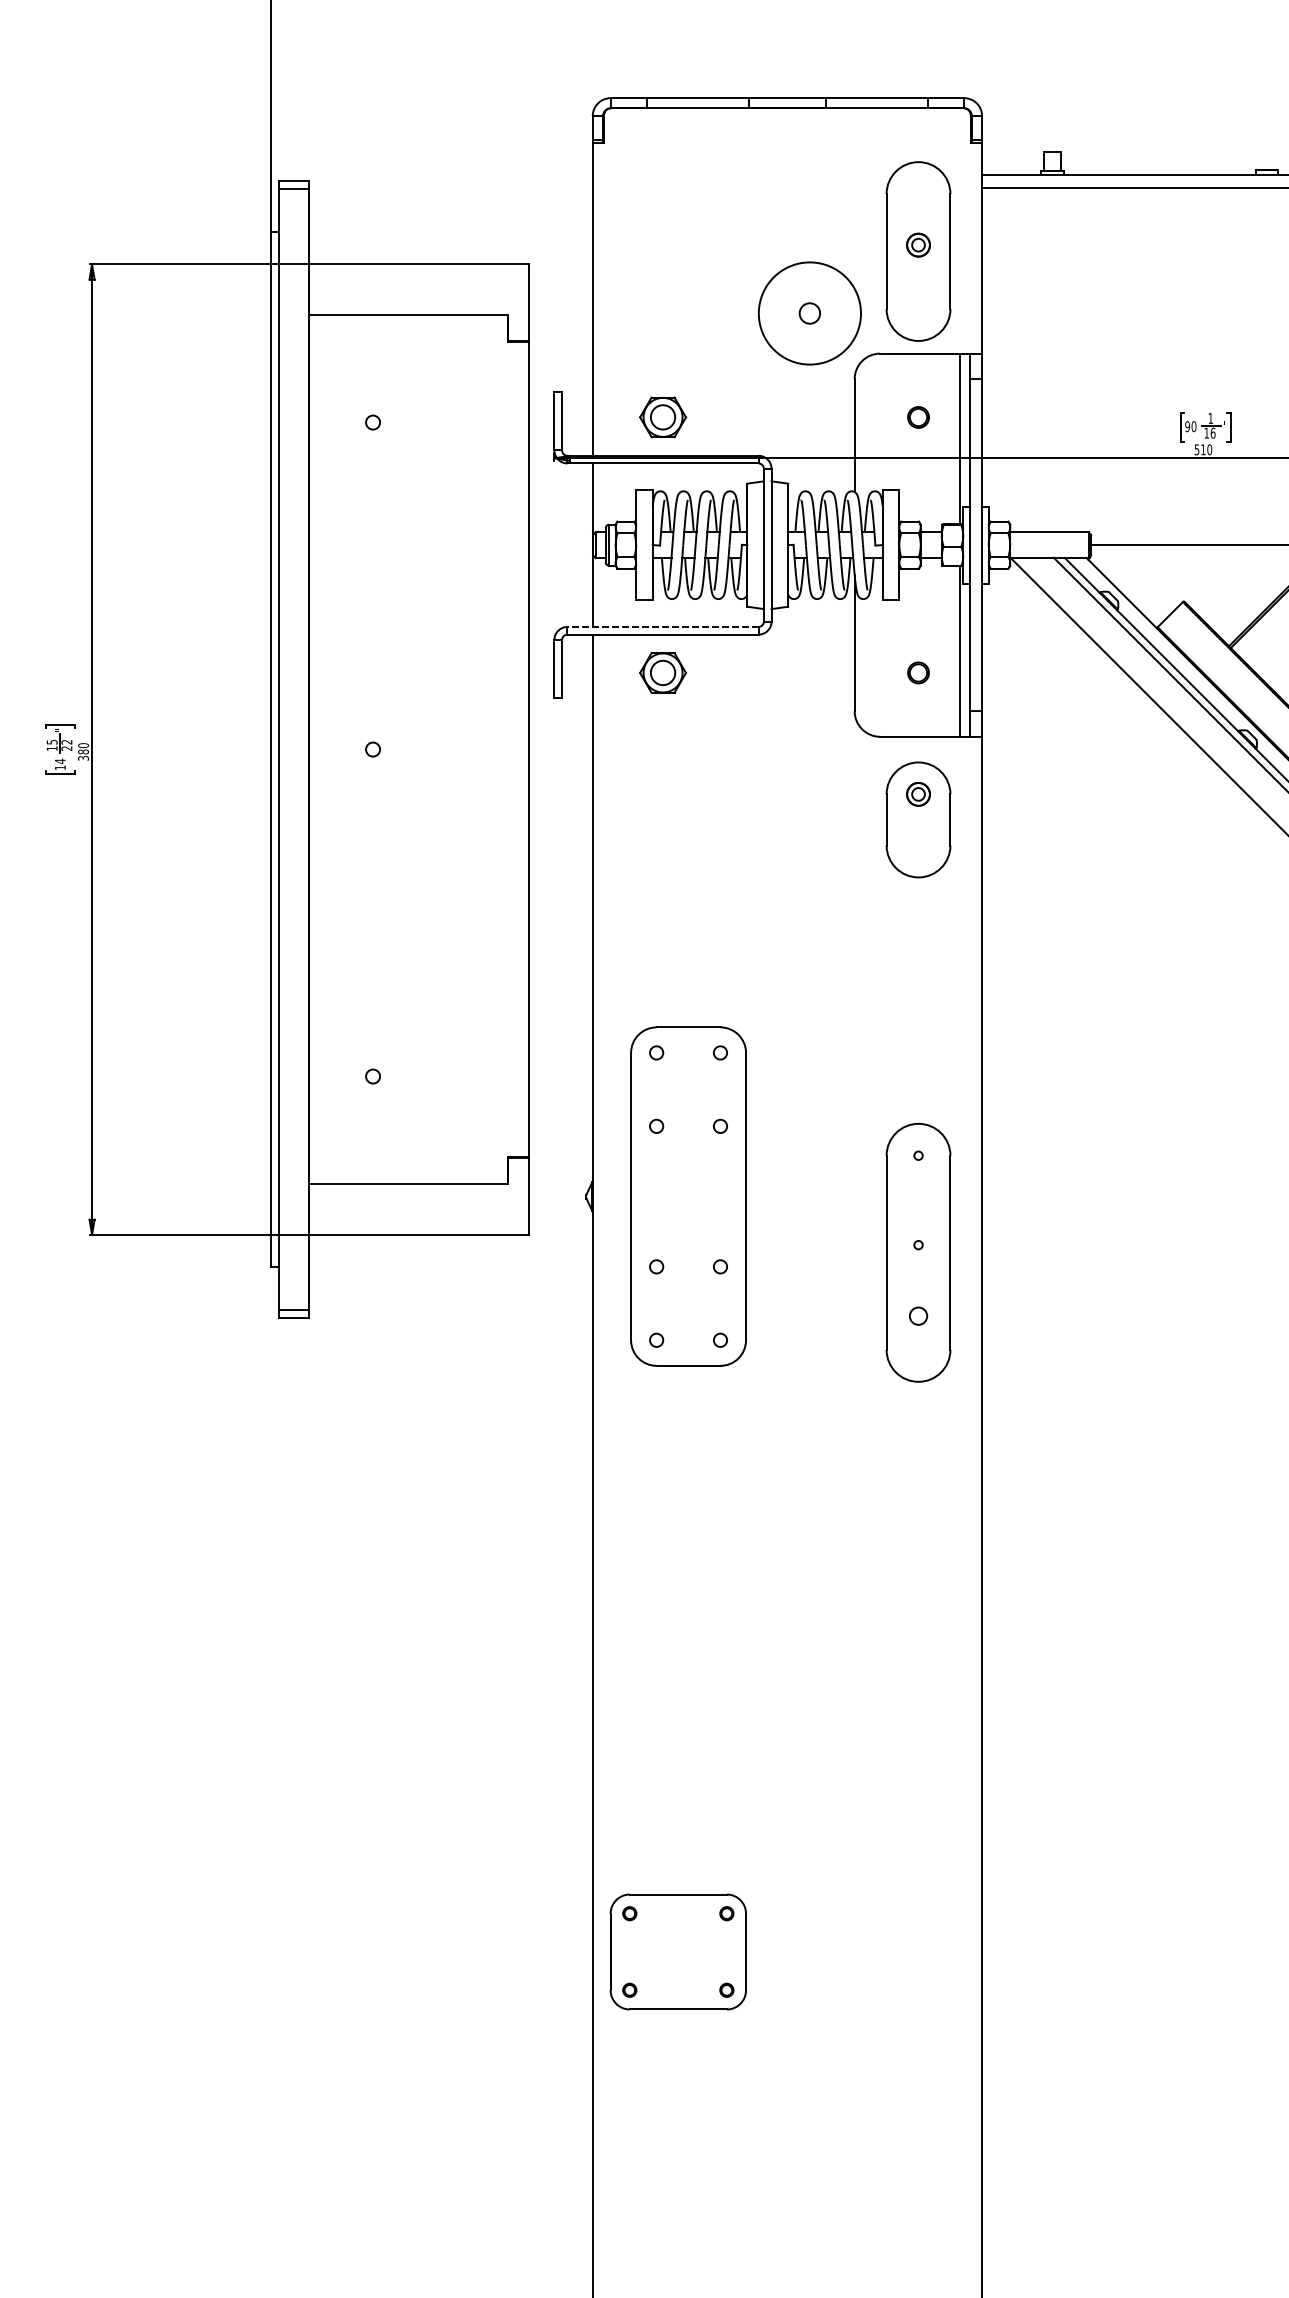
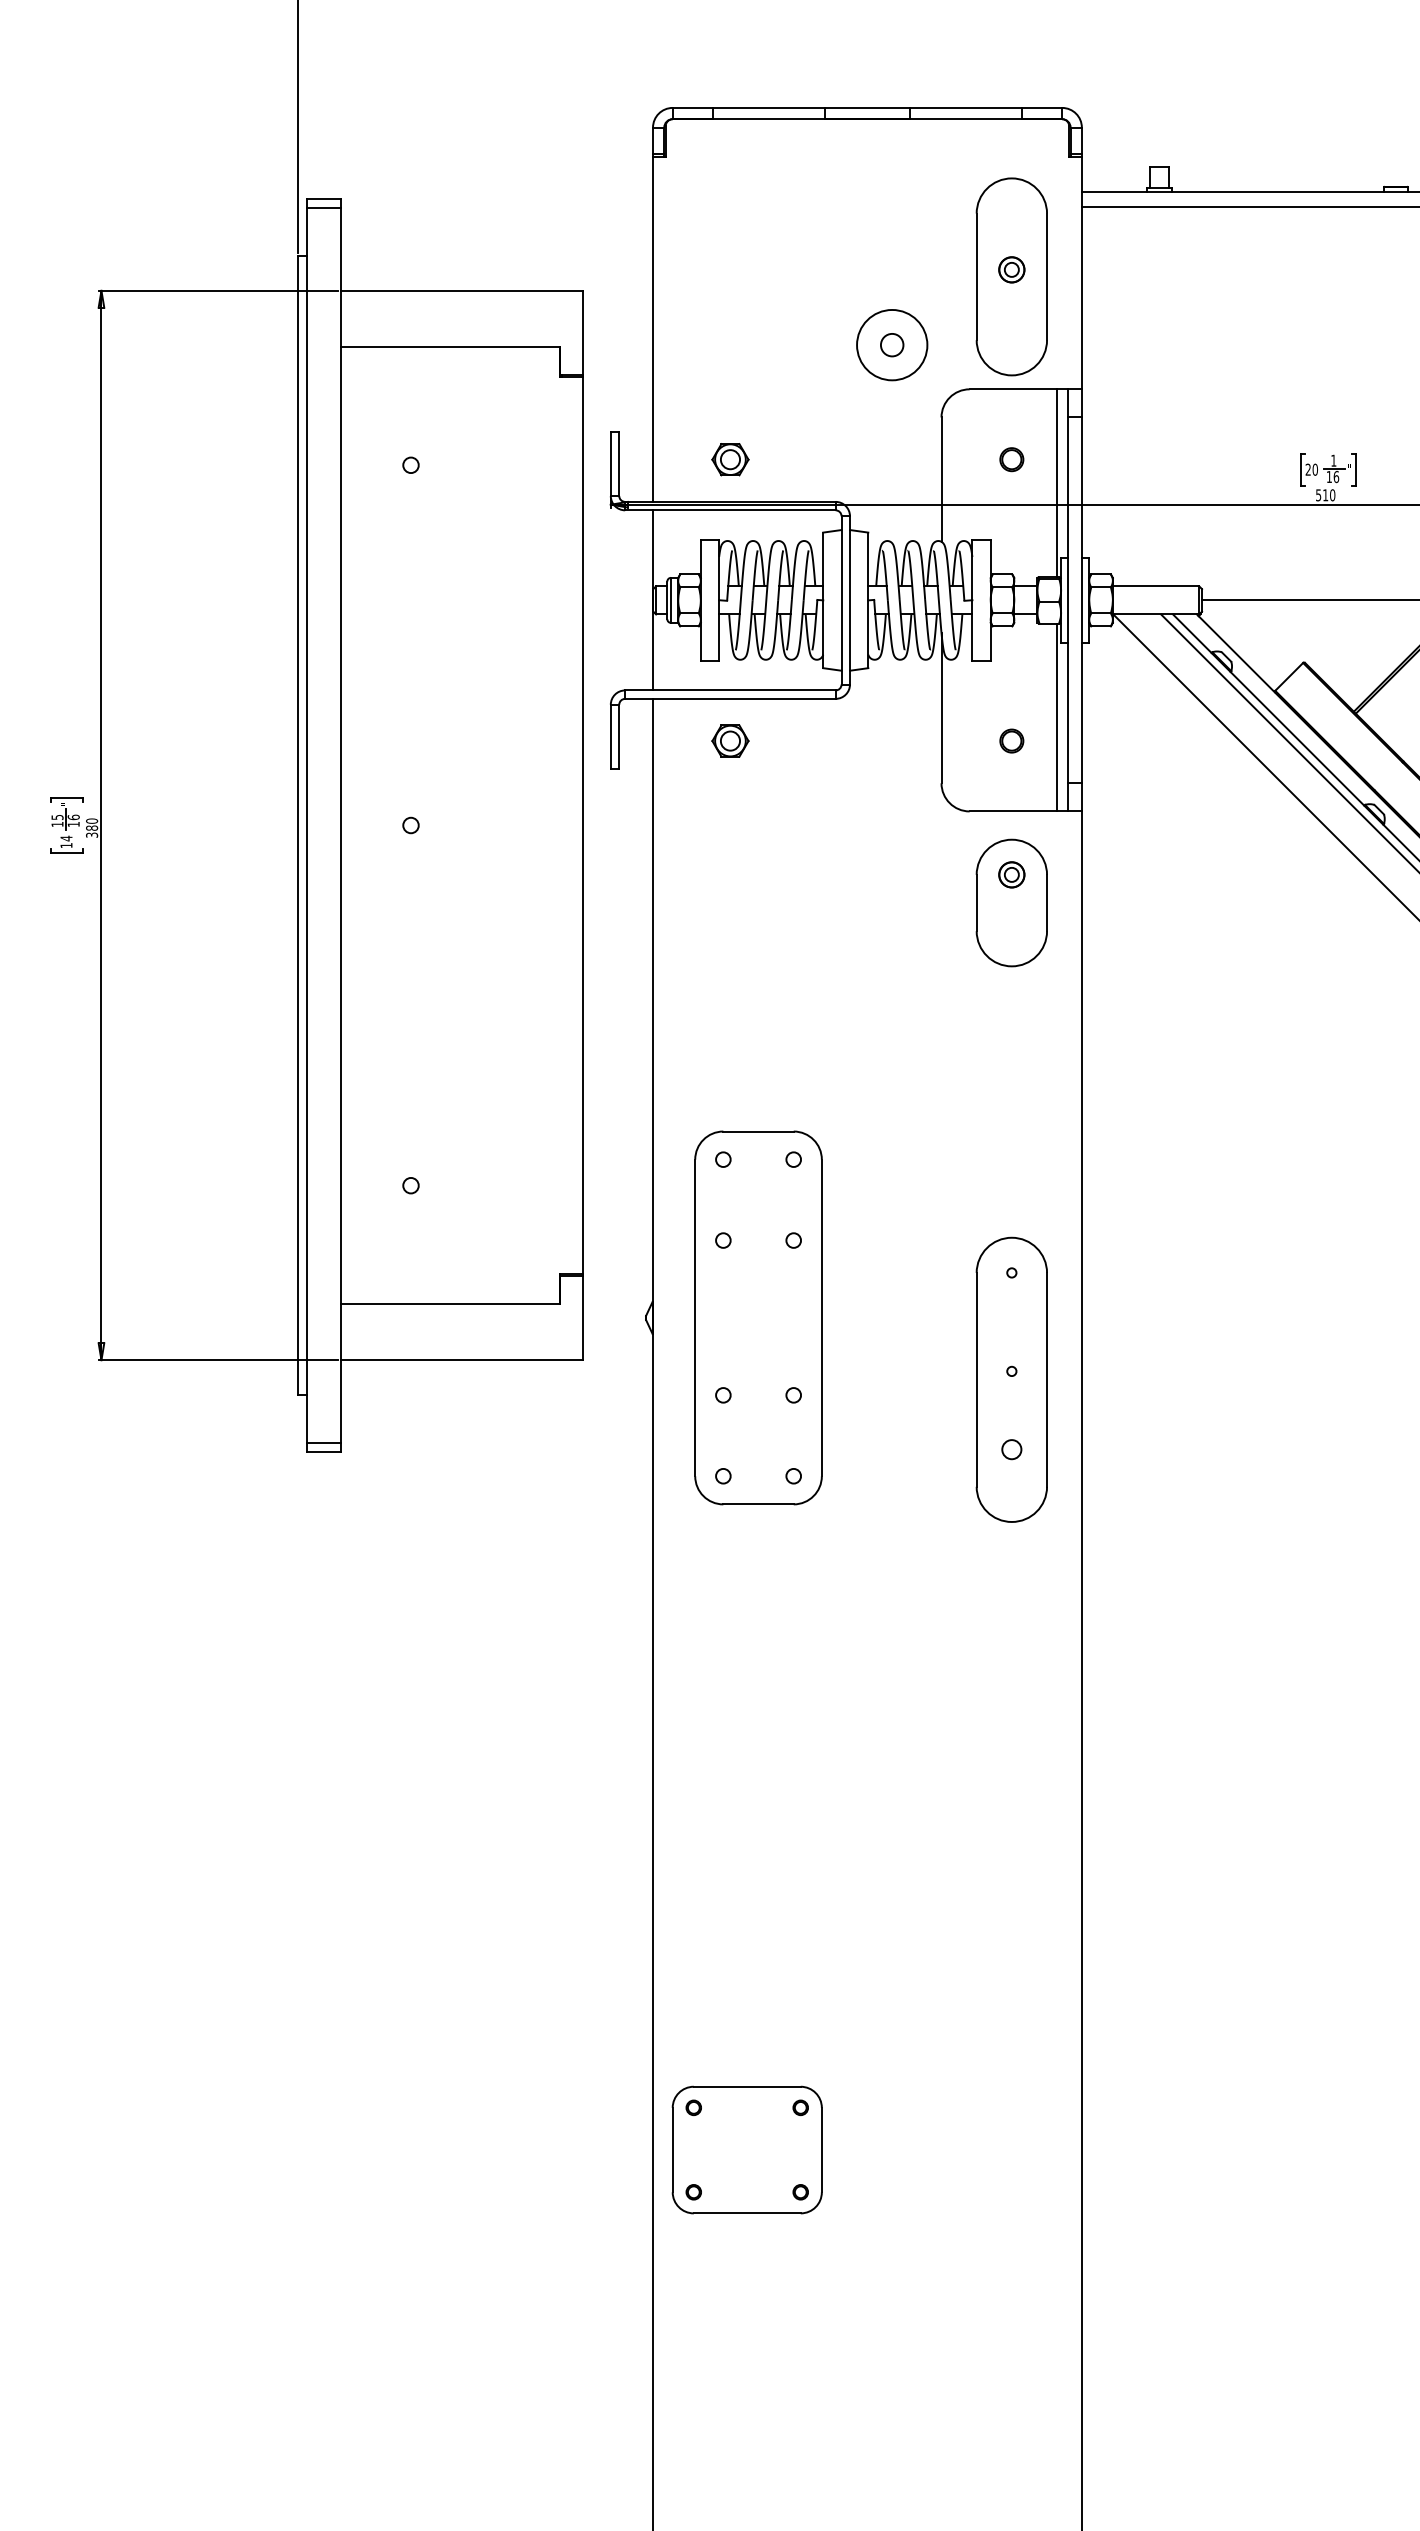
circle: (810, 312) -> (892, 344), size x0.62
part: (663, 417) -> (730, 459), size x0.71
text: (1186, 426) -> (1307, 469), 90 -> 20
line: (662, 627) -> (729, 690), dashed -> solid
part: (663, 672) -> (730, 740), size x0.71
text: (66, 745) -> (73, 820), 22 -> 16

